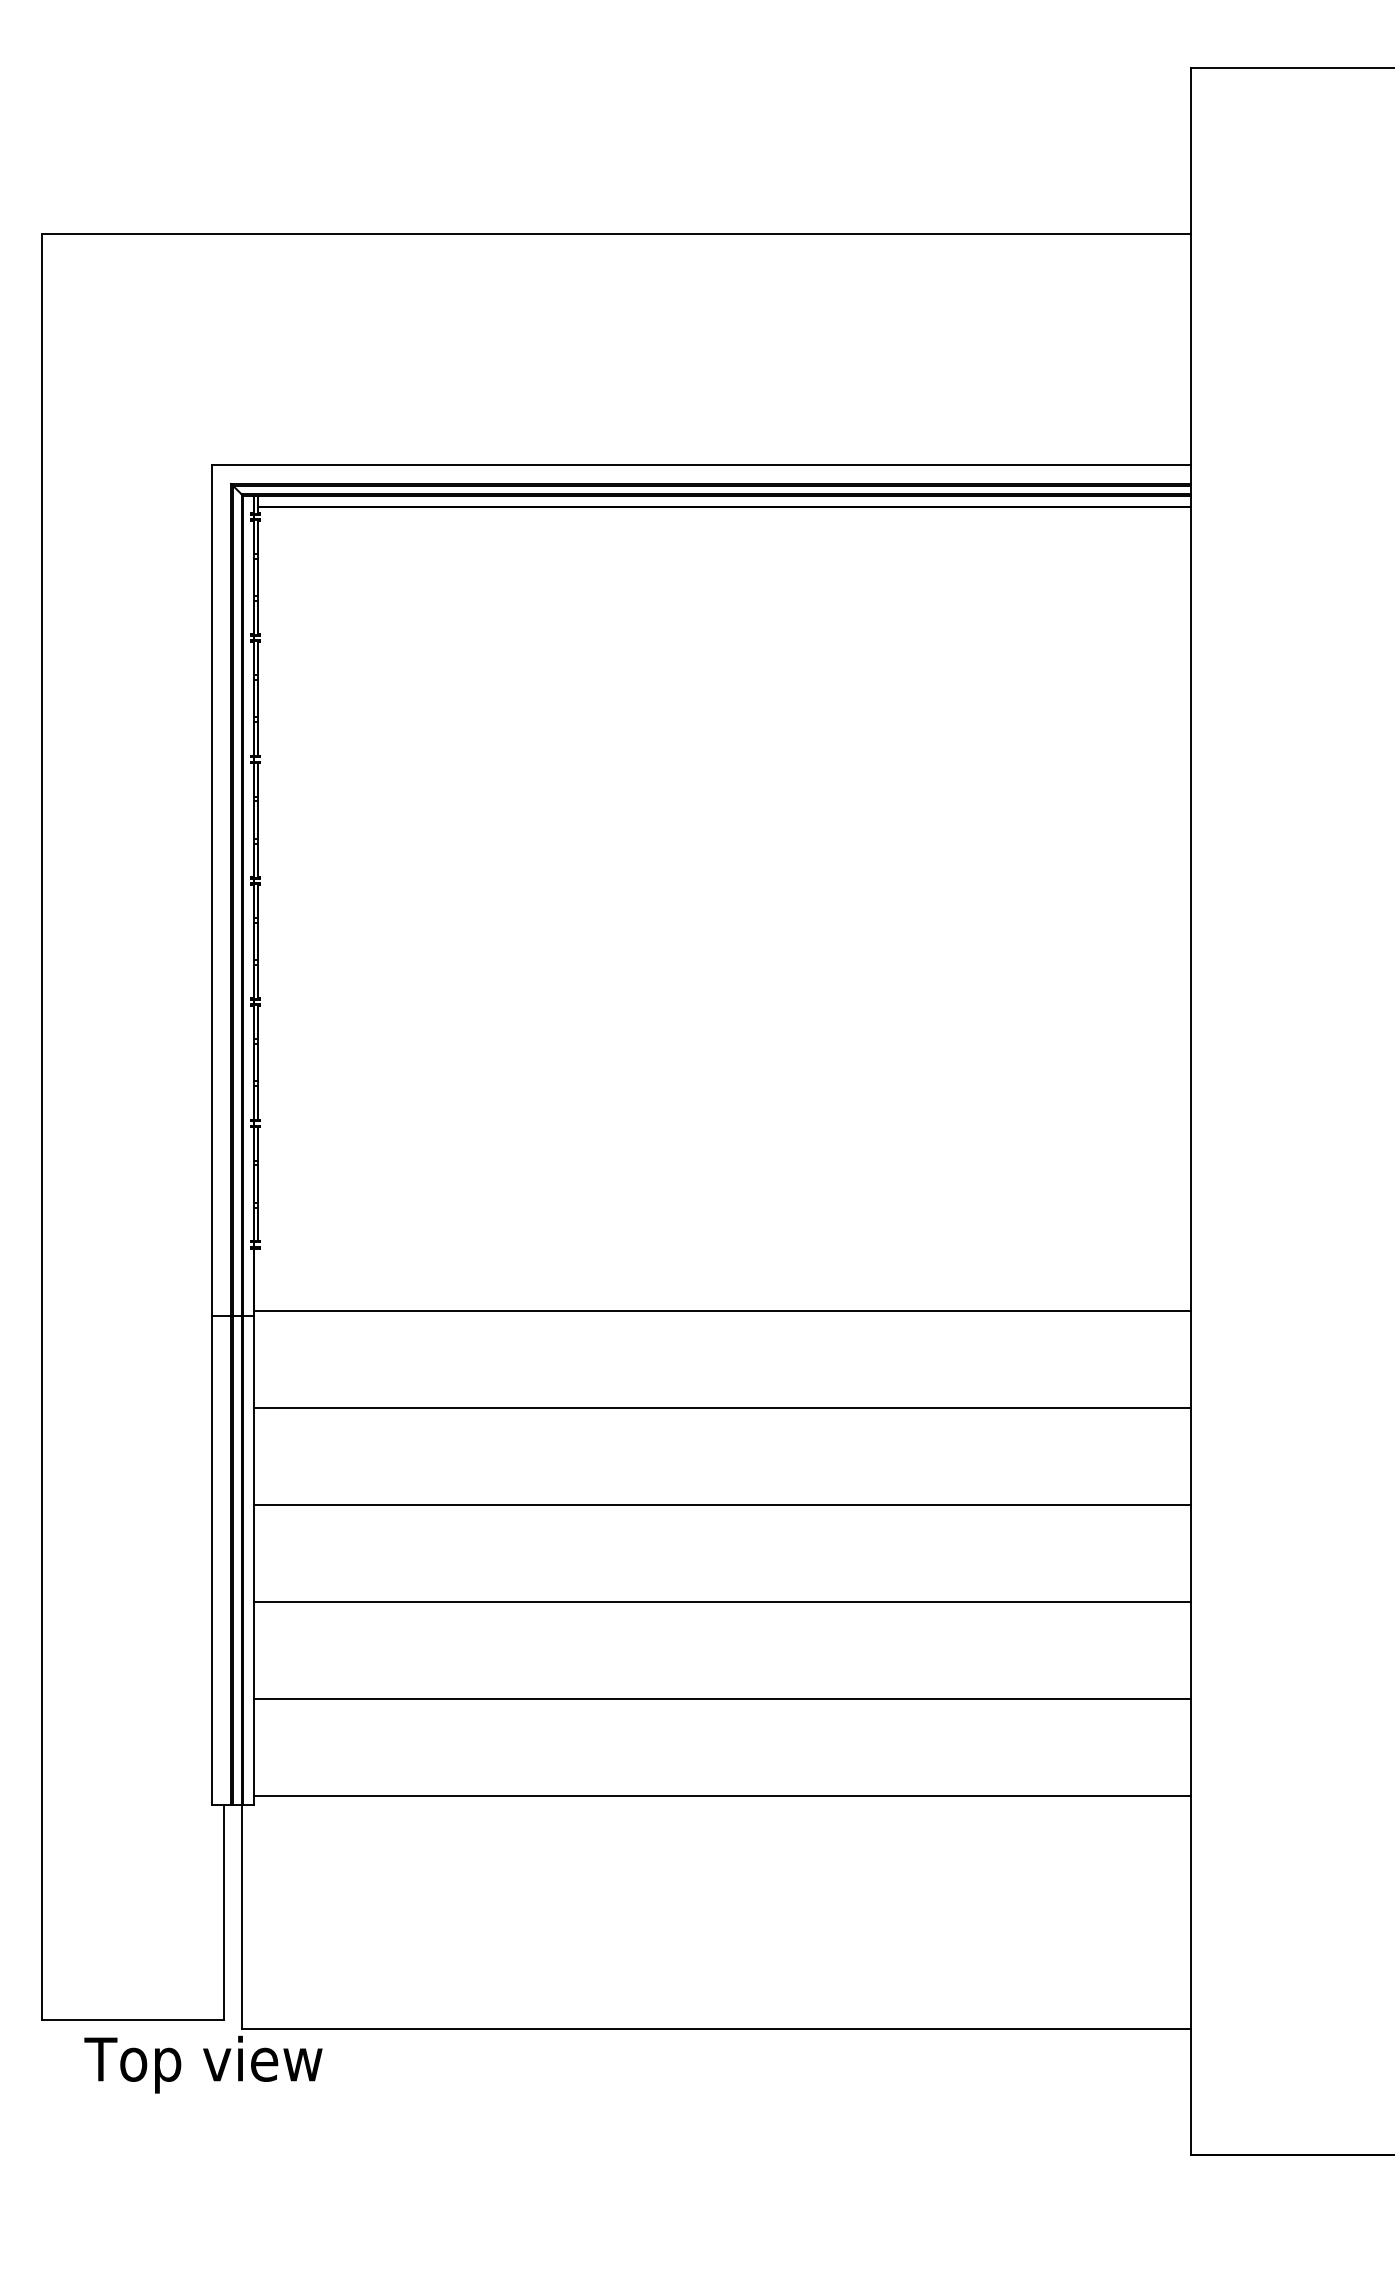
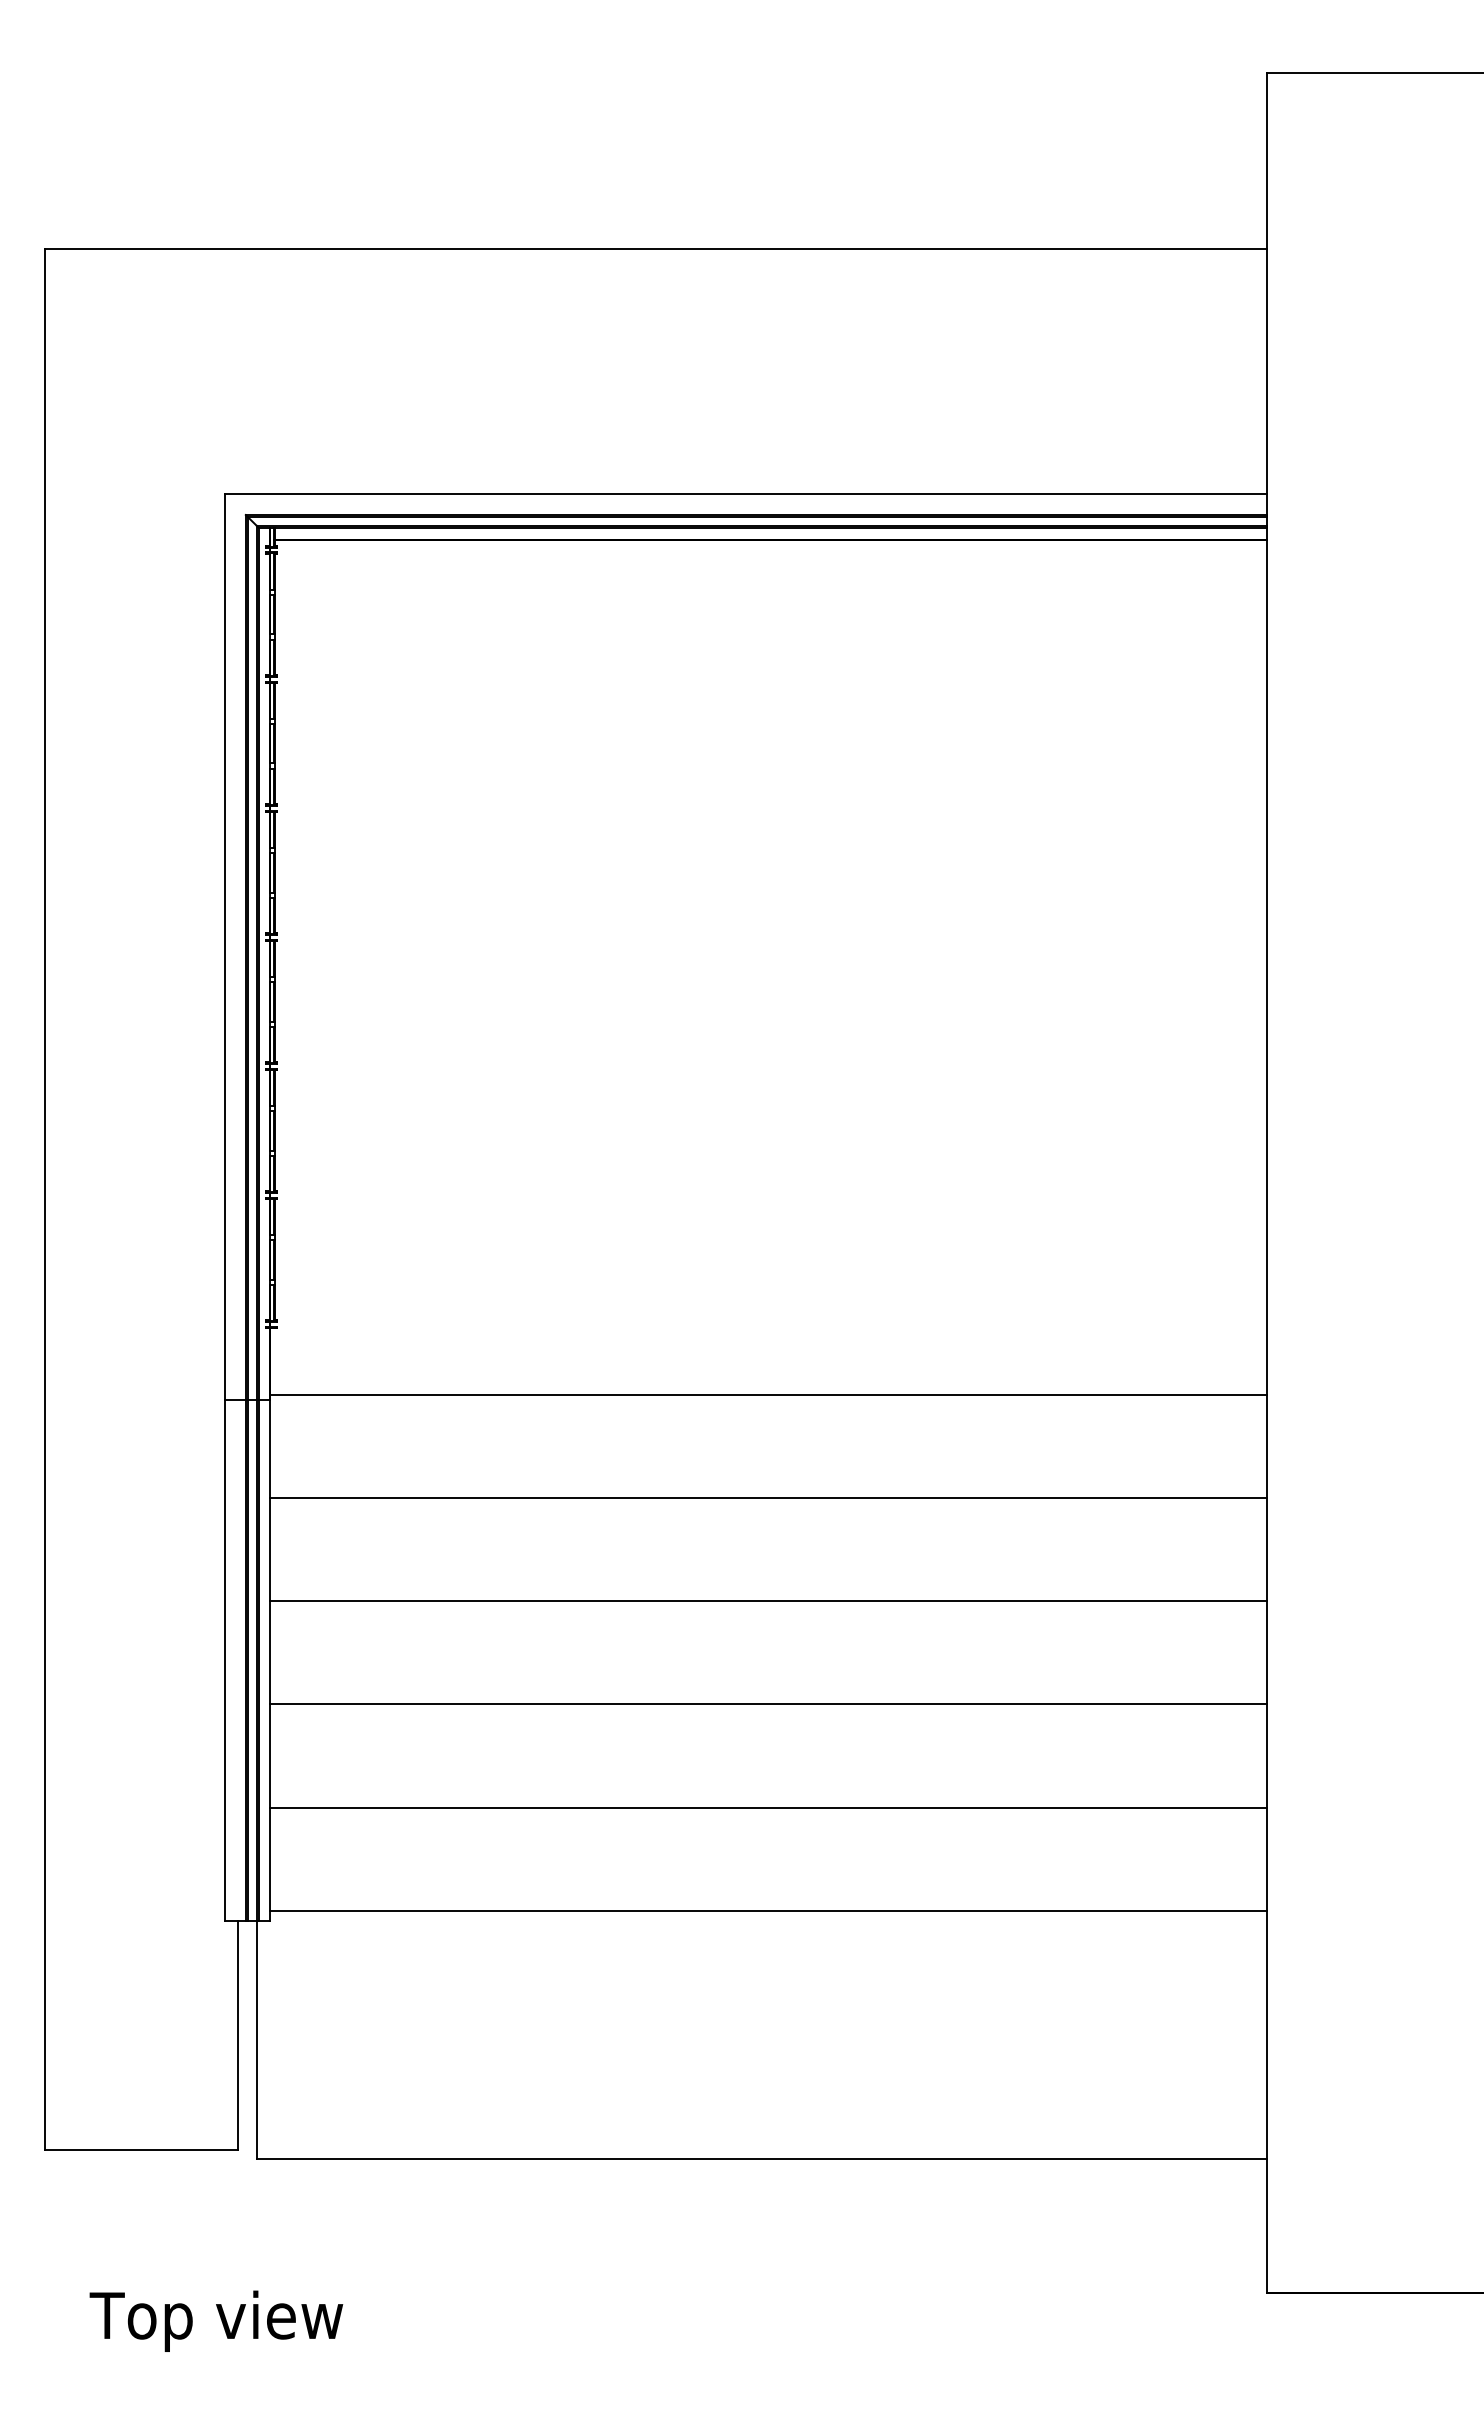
text: (203, 2064) -> (216, 2321), moved

